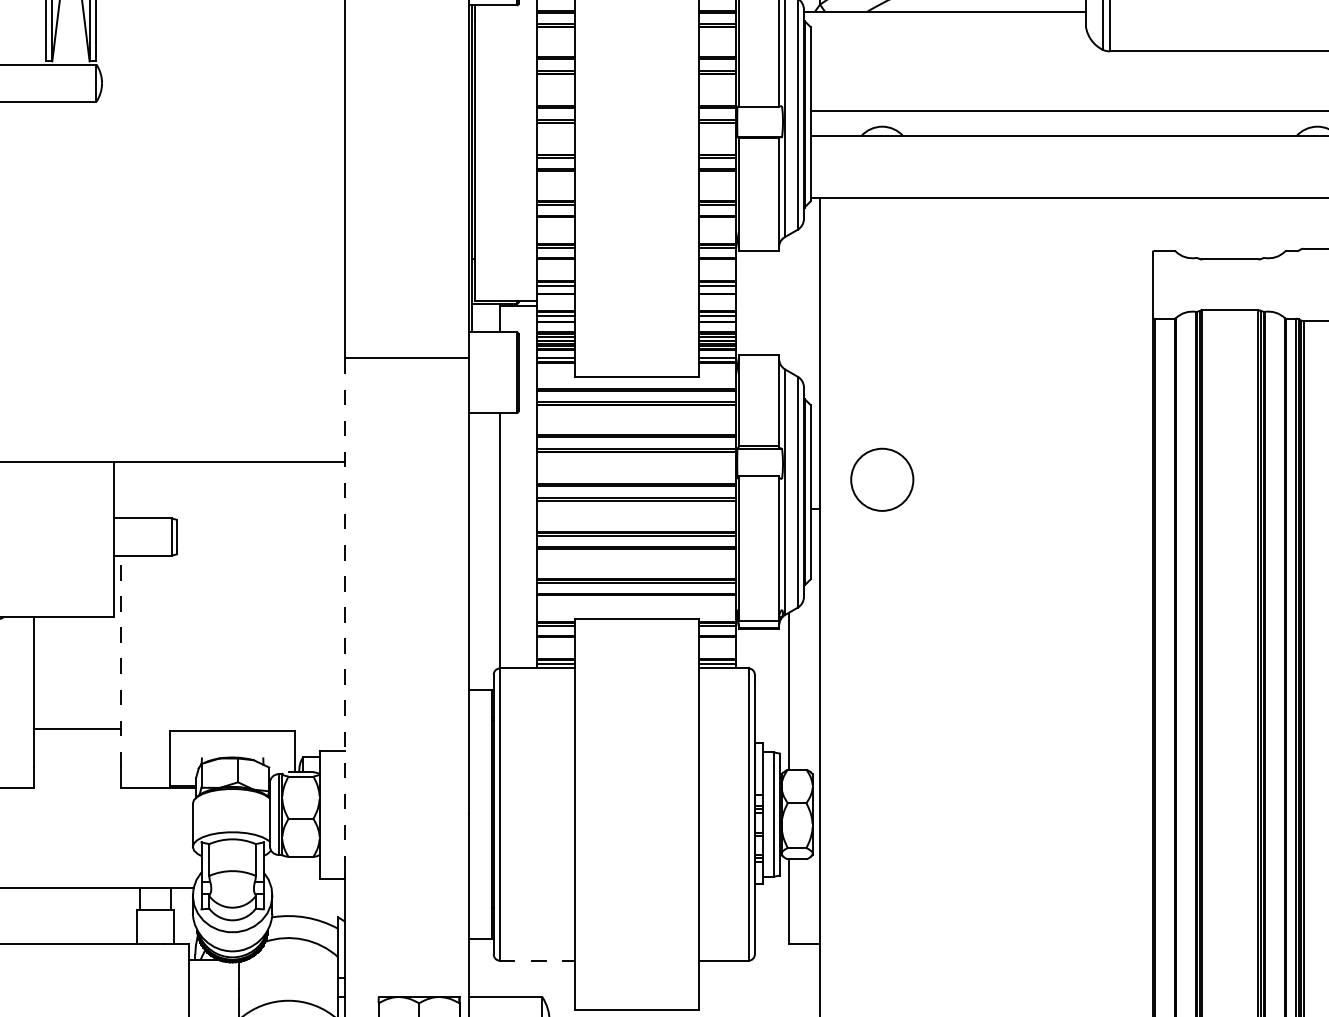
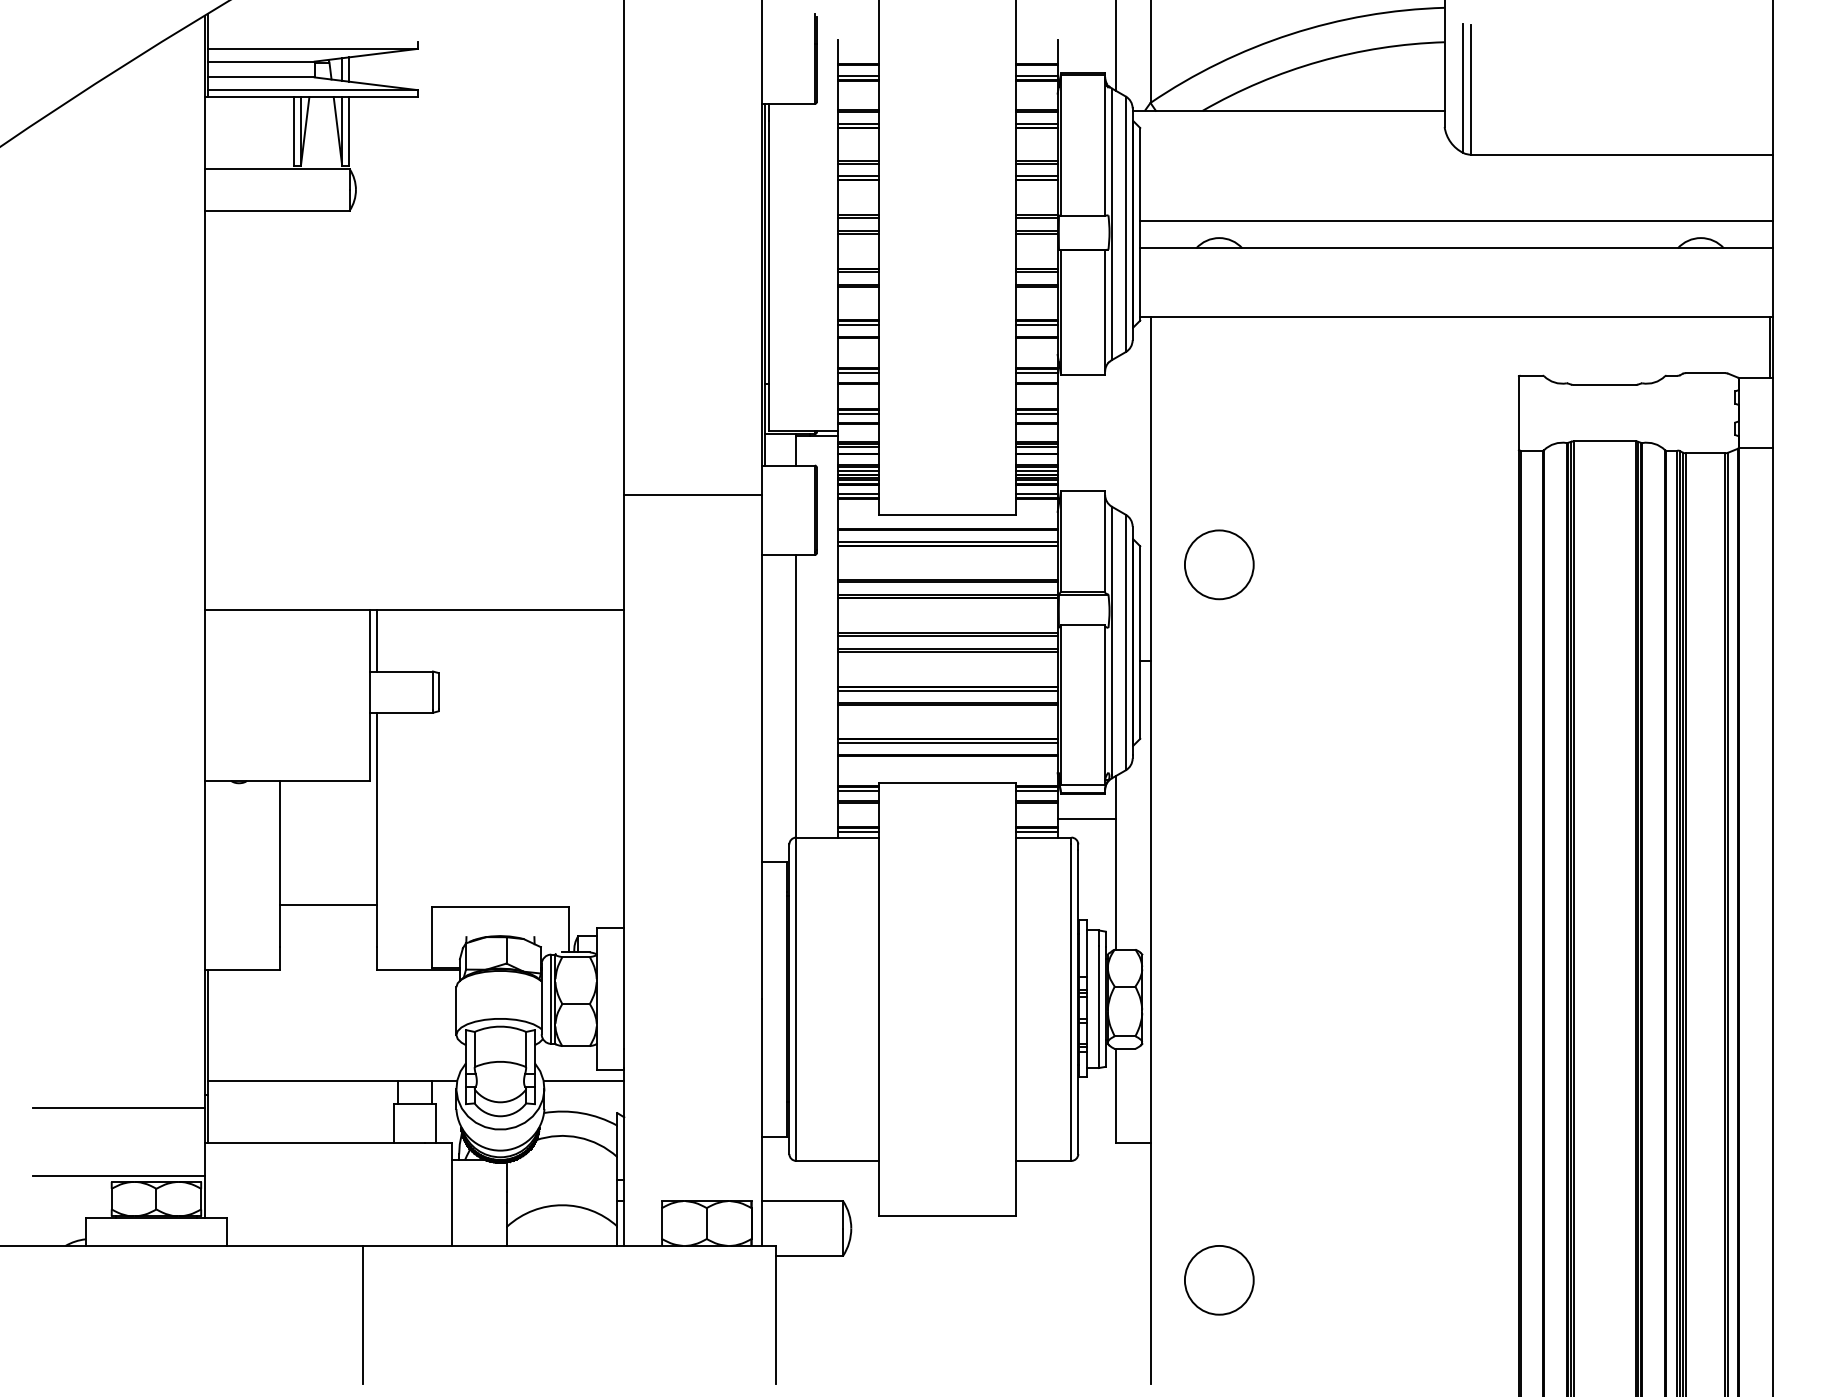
circle: (882, 479) -> (1219, 564), moved
line: (120, 490) -> (376, 640), added
line: (344, 609) -> (624, 772), dashed -> solid
line: (762, 652) -> (1086, 819), added
line: (120, 661) -> (376, 829), dashed -> solid
line: (307, 887) -> (583, 1080), added
line: (538, 960) -> (838, 1160), dashed -> solid

